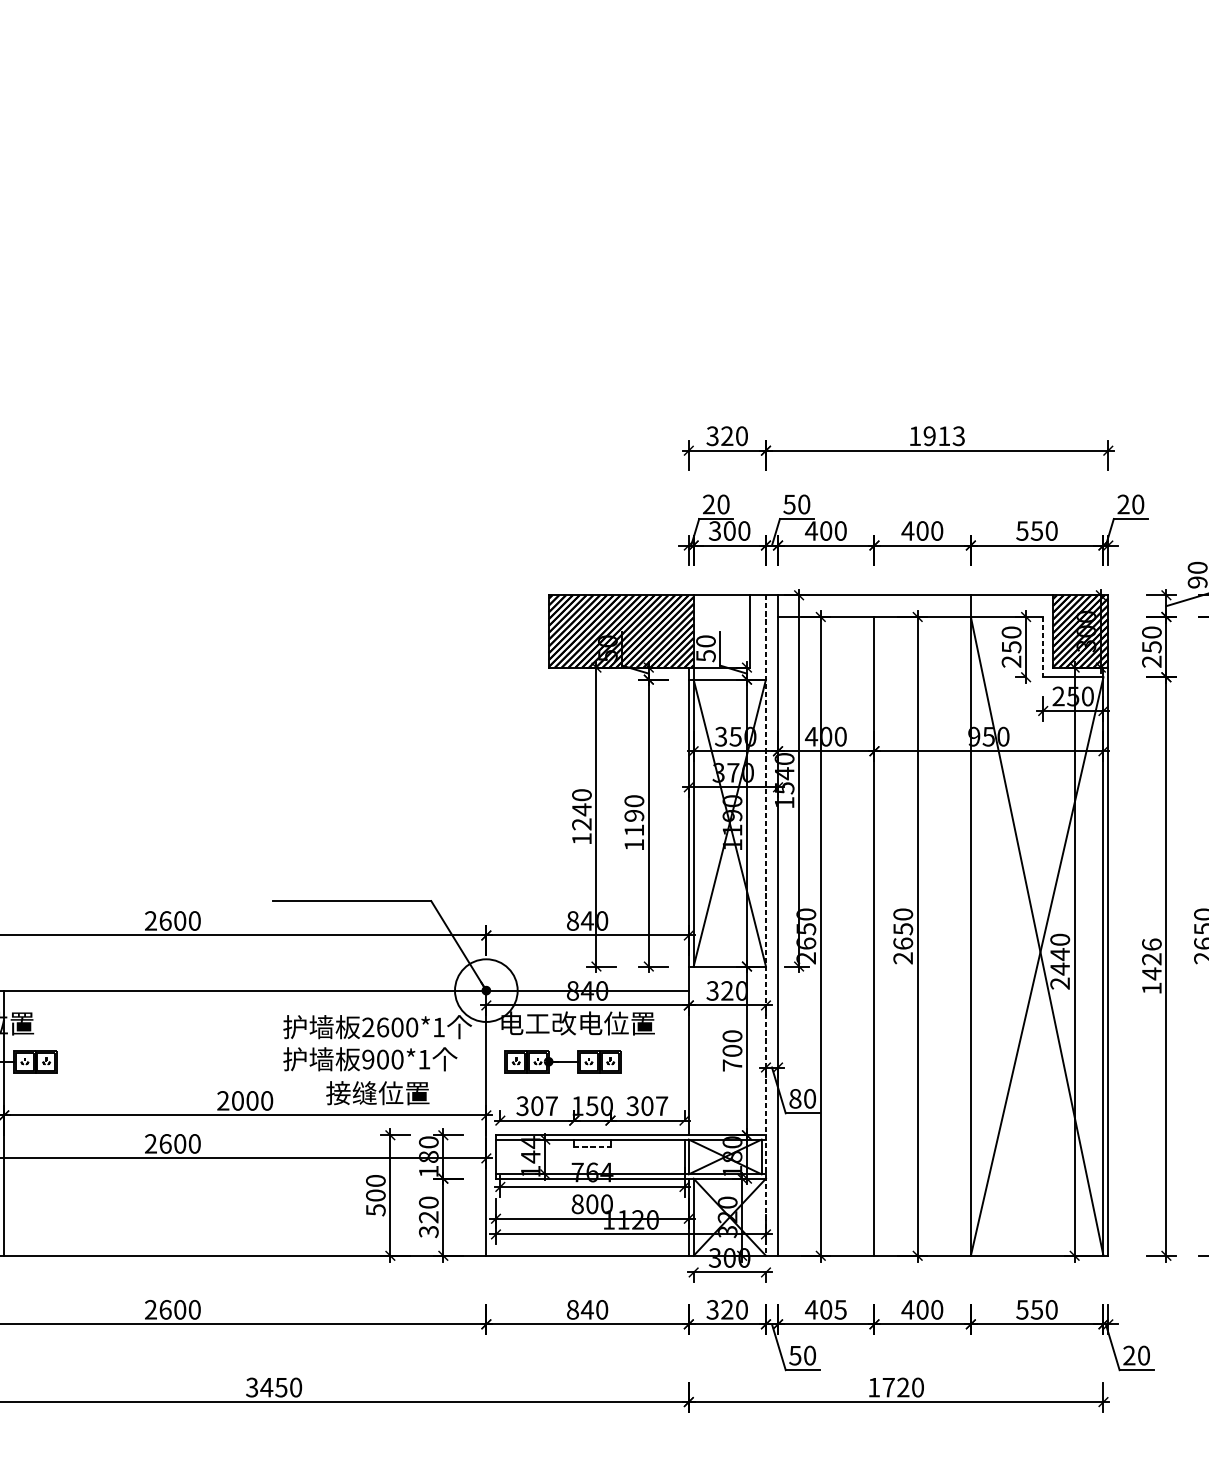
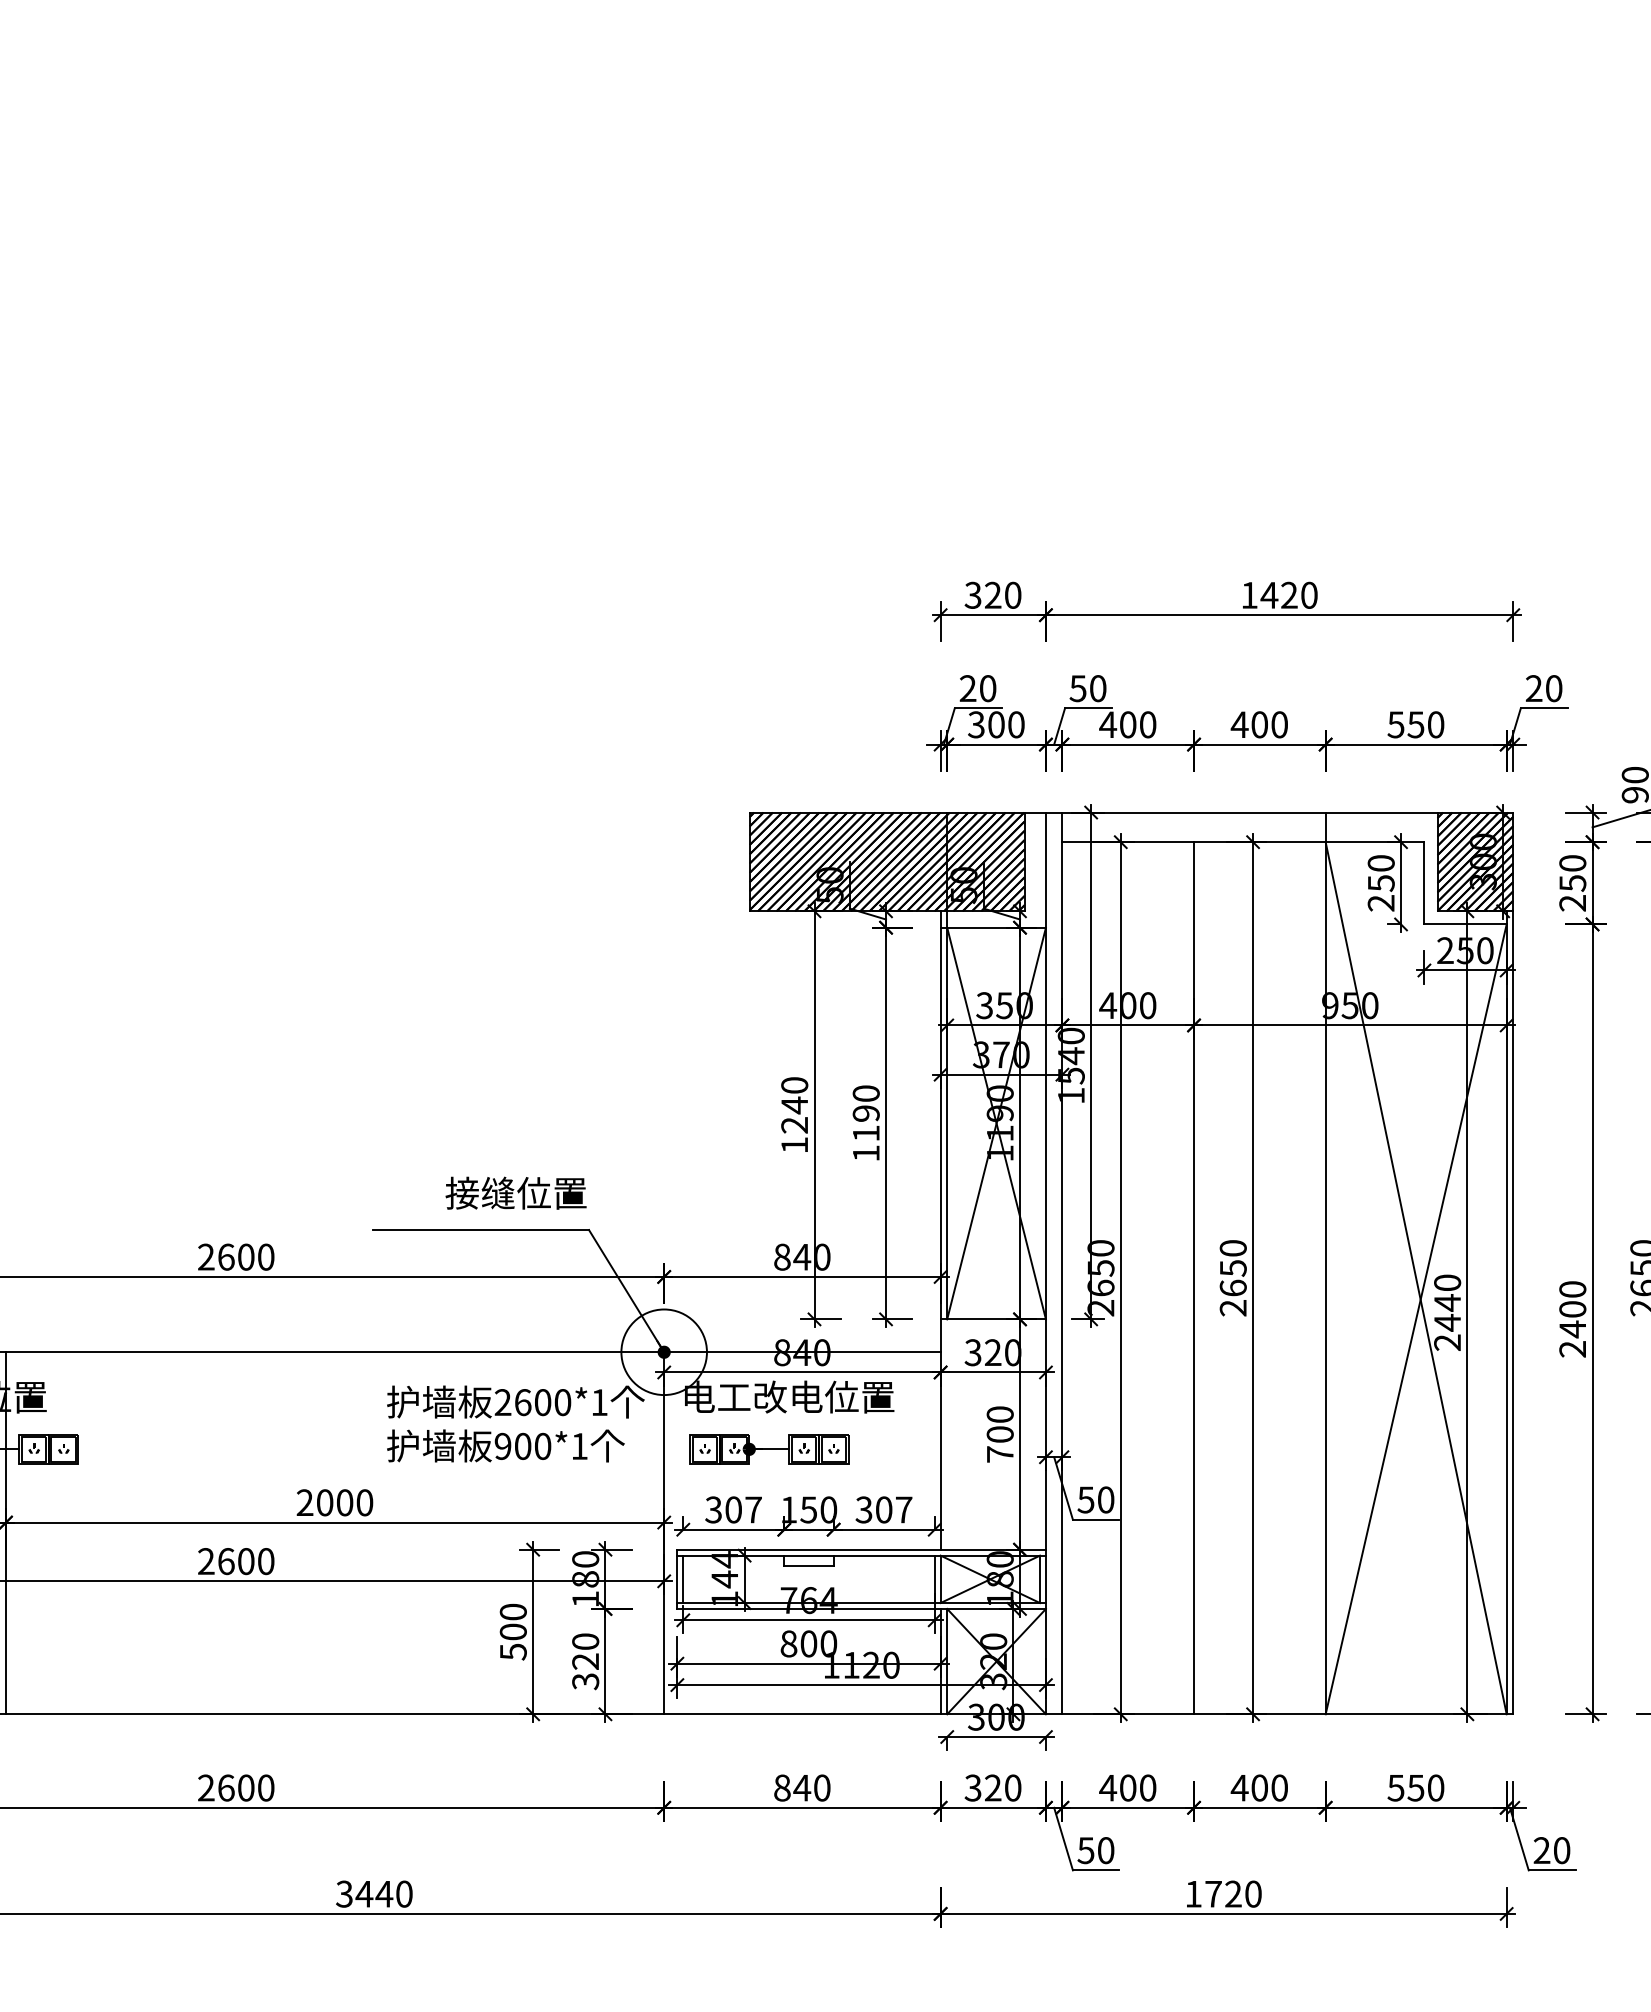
text: (943, 435) -> (1288, 594), 1913 -> 1420
hatch: (721, 631) -> (985, 861), added
line: (1043, 647) -> (1424, 883), dashed -> solid
line: (765, 925) -> (1045, 1263), dashed -> solid
text: (1151, 966) -> (1572, 1319), 1426 -> 2400
text: (377, 1092) -> (515, 1192), moved
text: (794, 1098) -> (1085, 1499), 80 -> 50
line: (592, 1147) -> (809, 1566), dashed -> solid
line: (500, 1157) -> (683, 1579), added
text: (840, 1309) -> (1147, 1787), 405 -> 400
text: (281, 1387) -> (384, 1894), 3450 -> 3440

